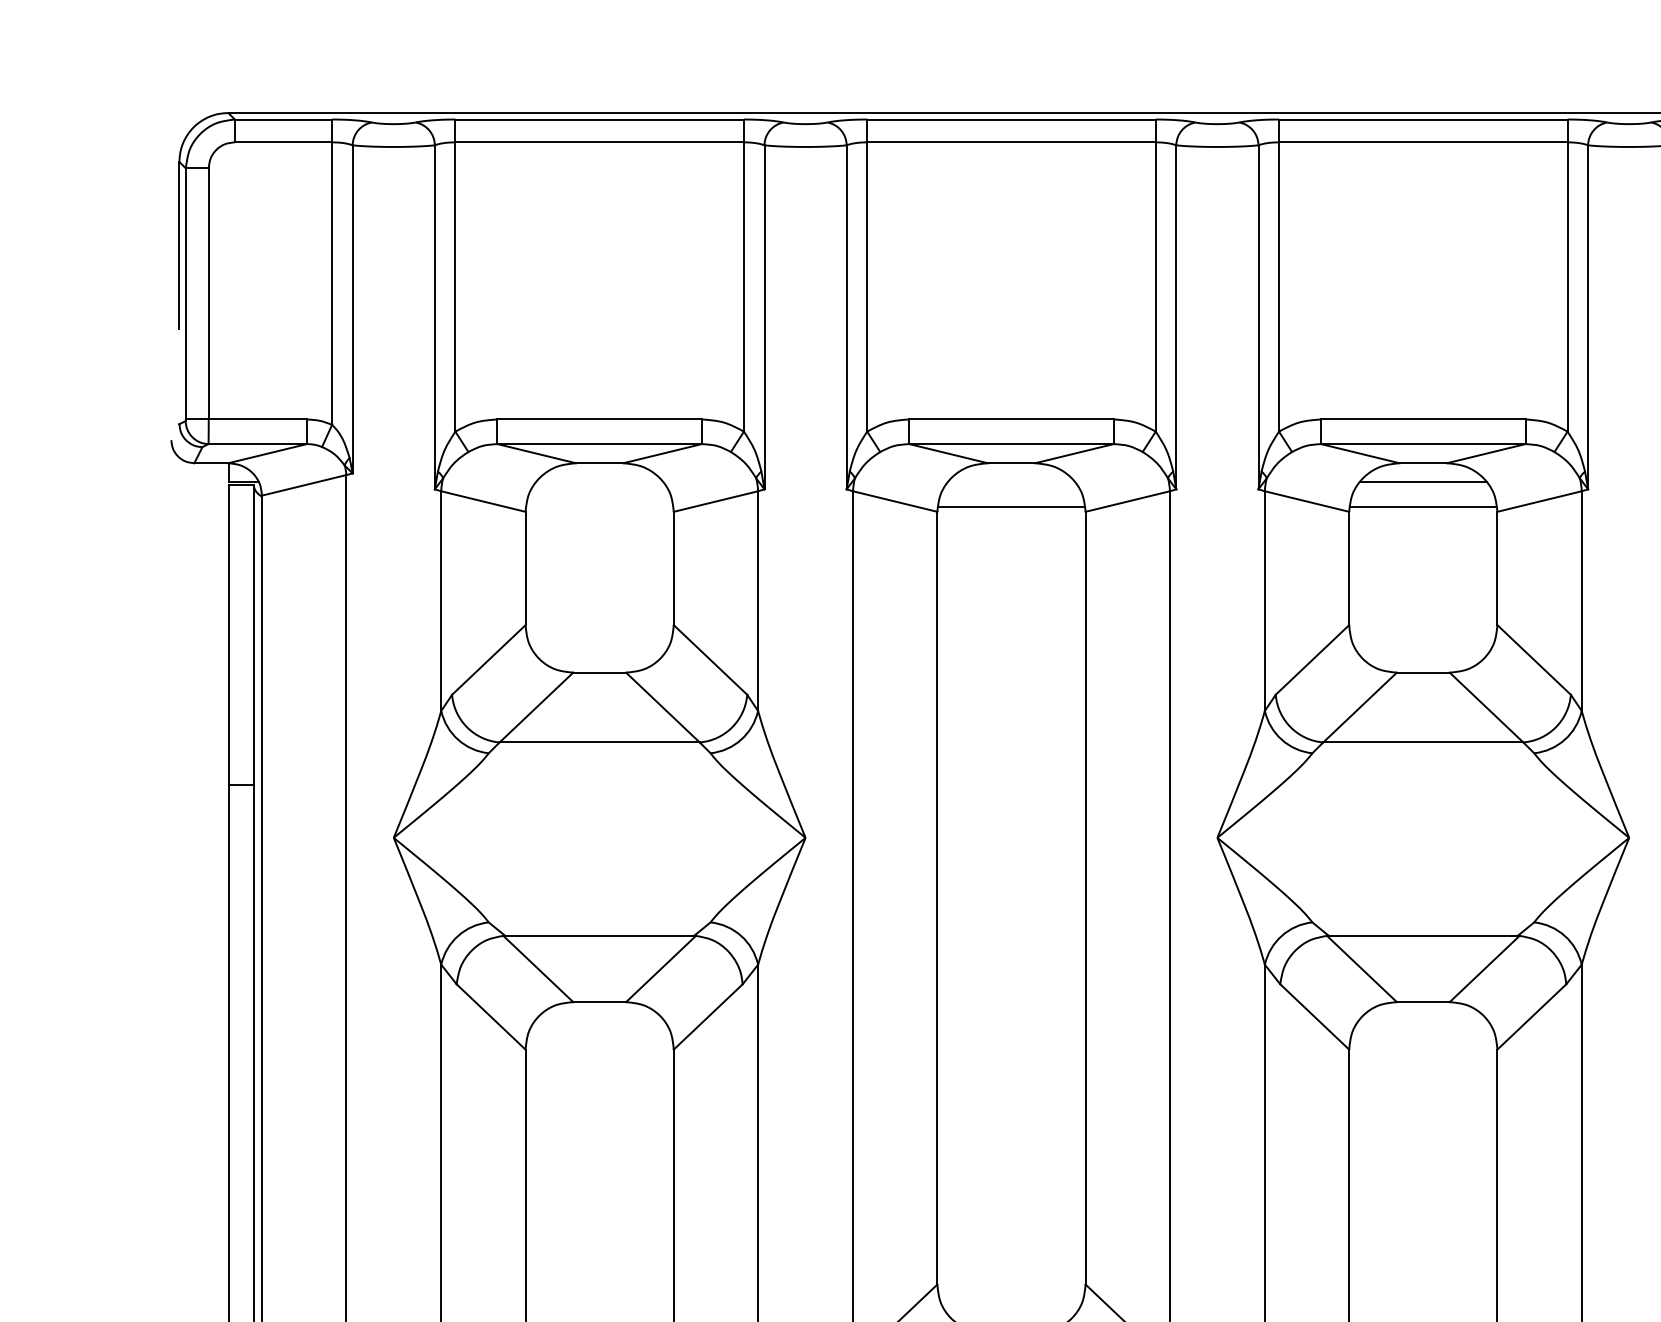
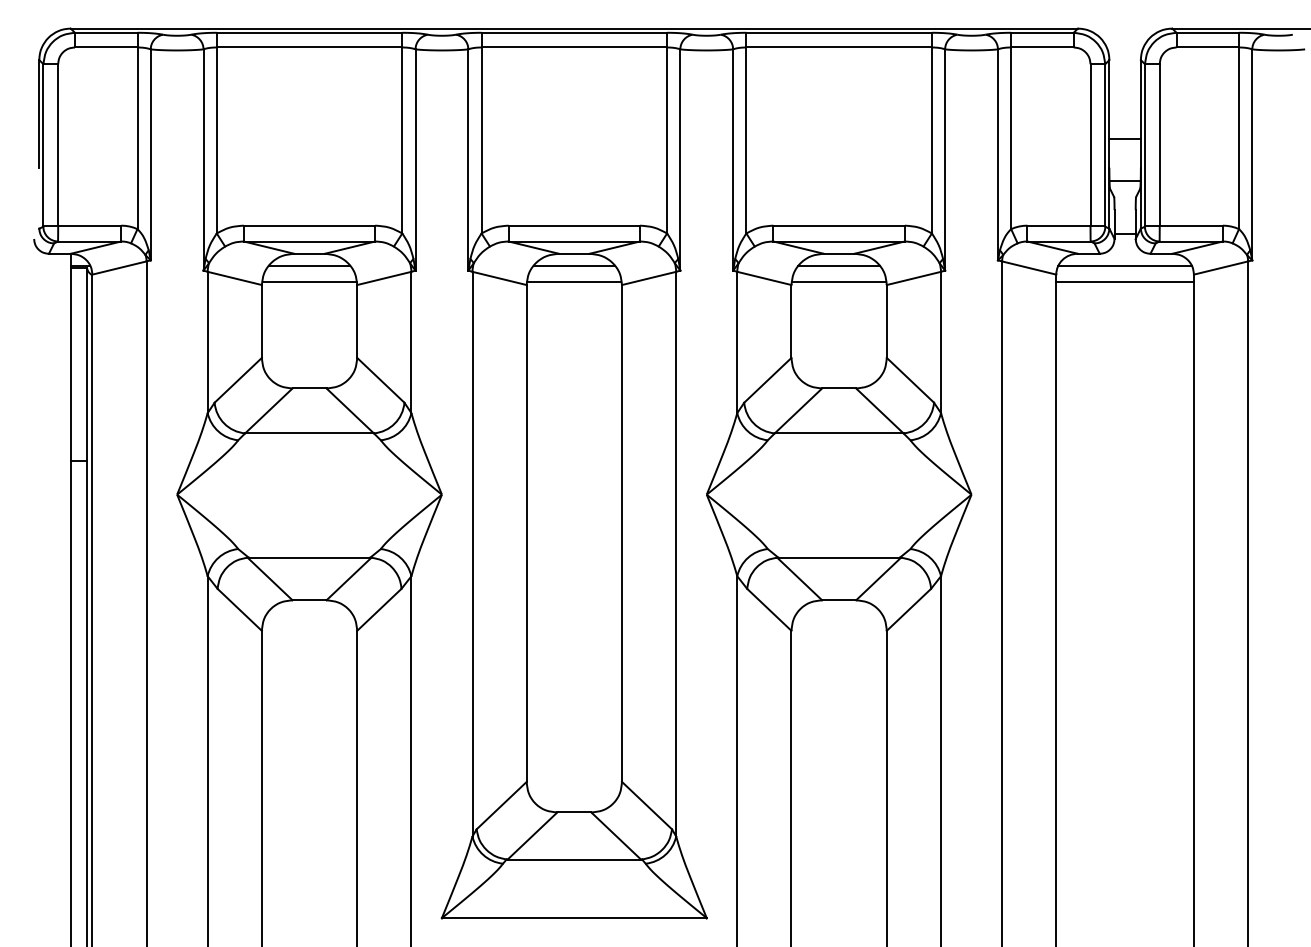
line: (599, 481) -> (309, 265), added
line: (1011, 481) -> (574, 265), added
line: (599, 506) -> (309, 281), added

